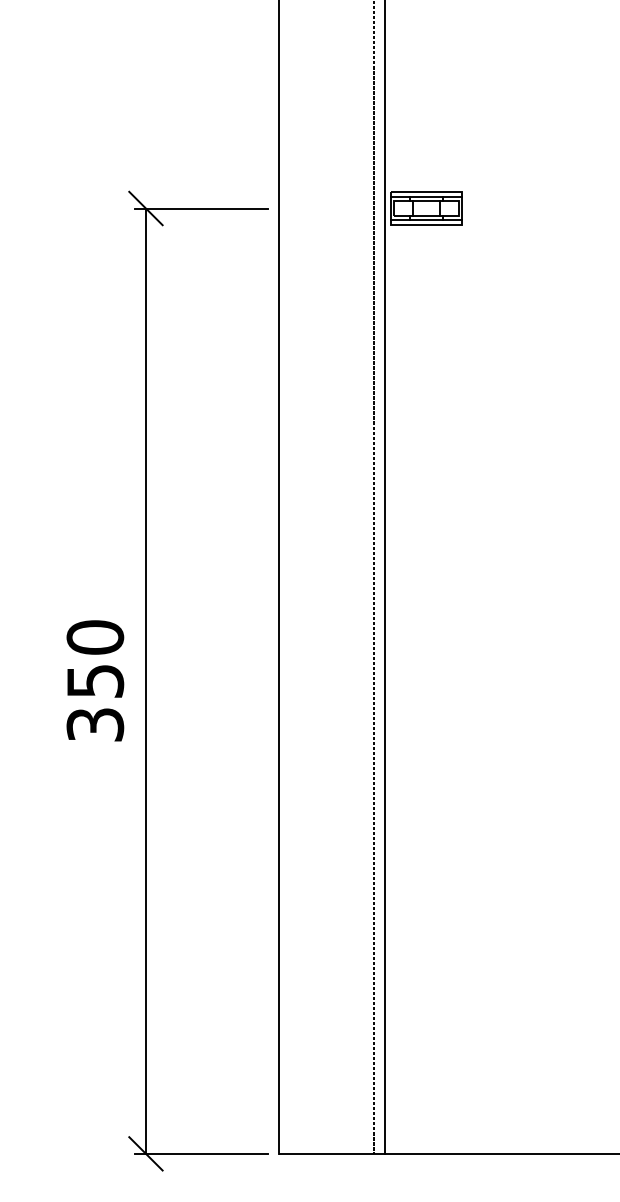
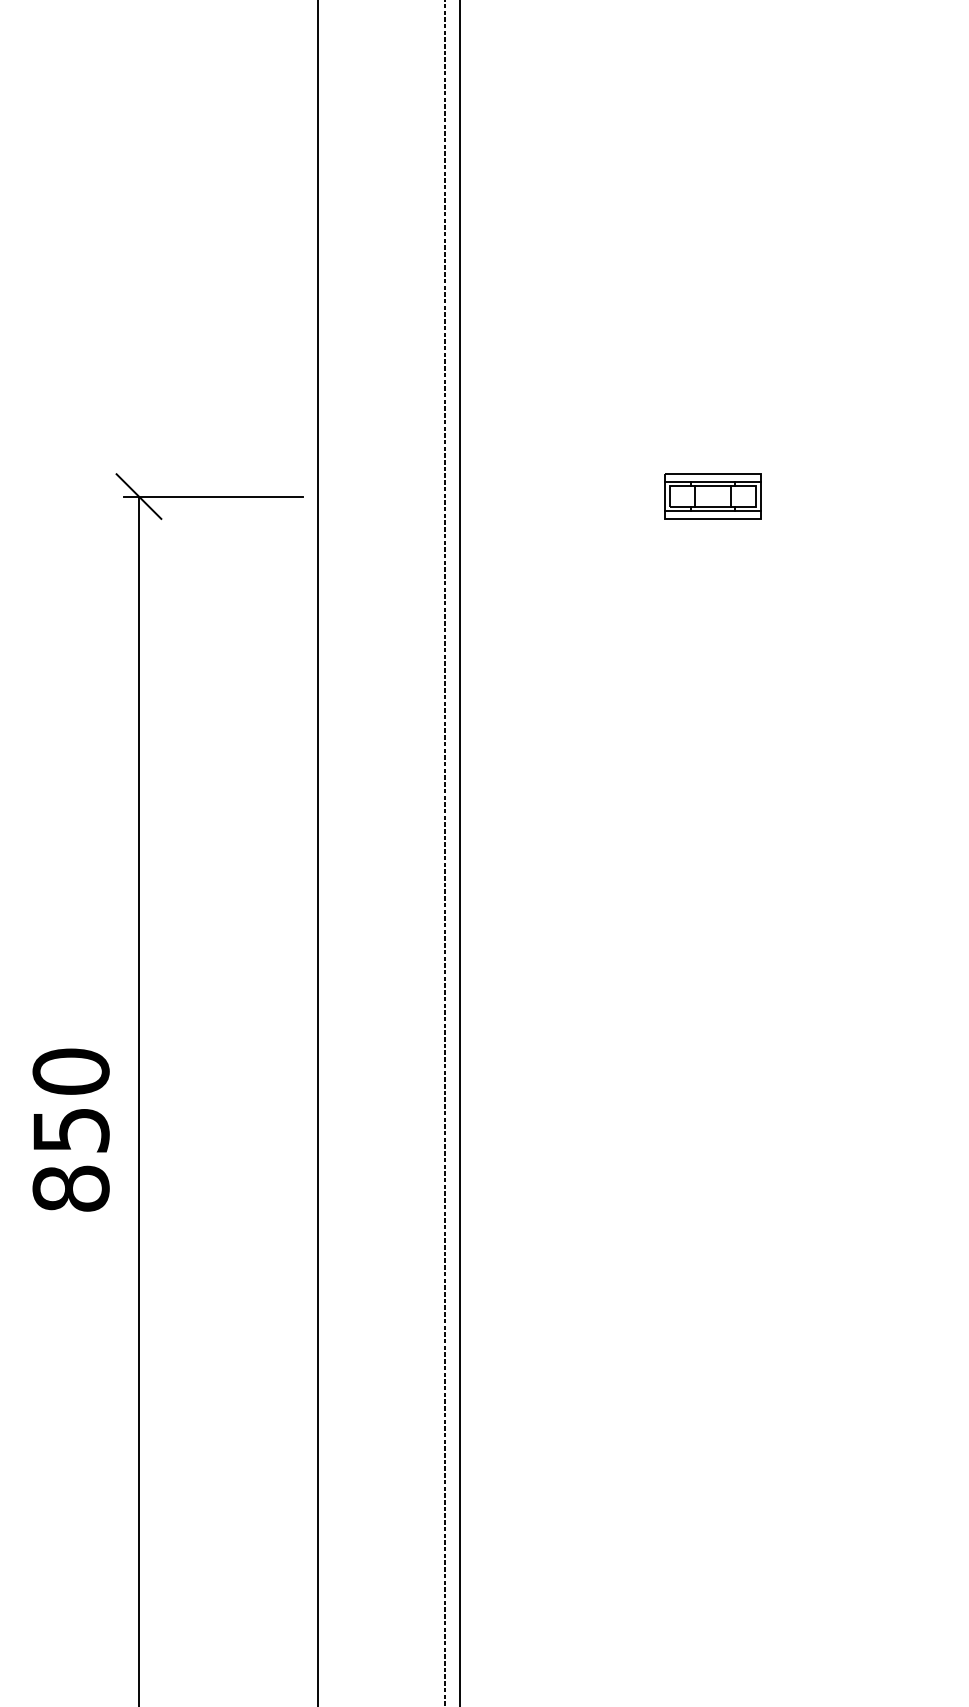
part: (426, 208) -> (712, 496), moved
text: (94, 724) -> (70, 1188), 350 -> 850

